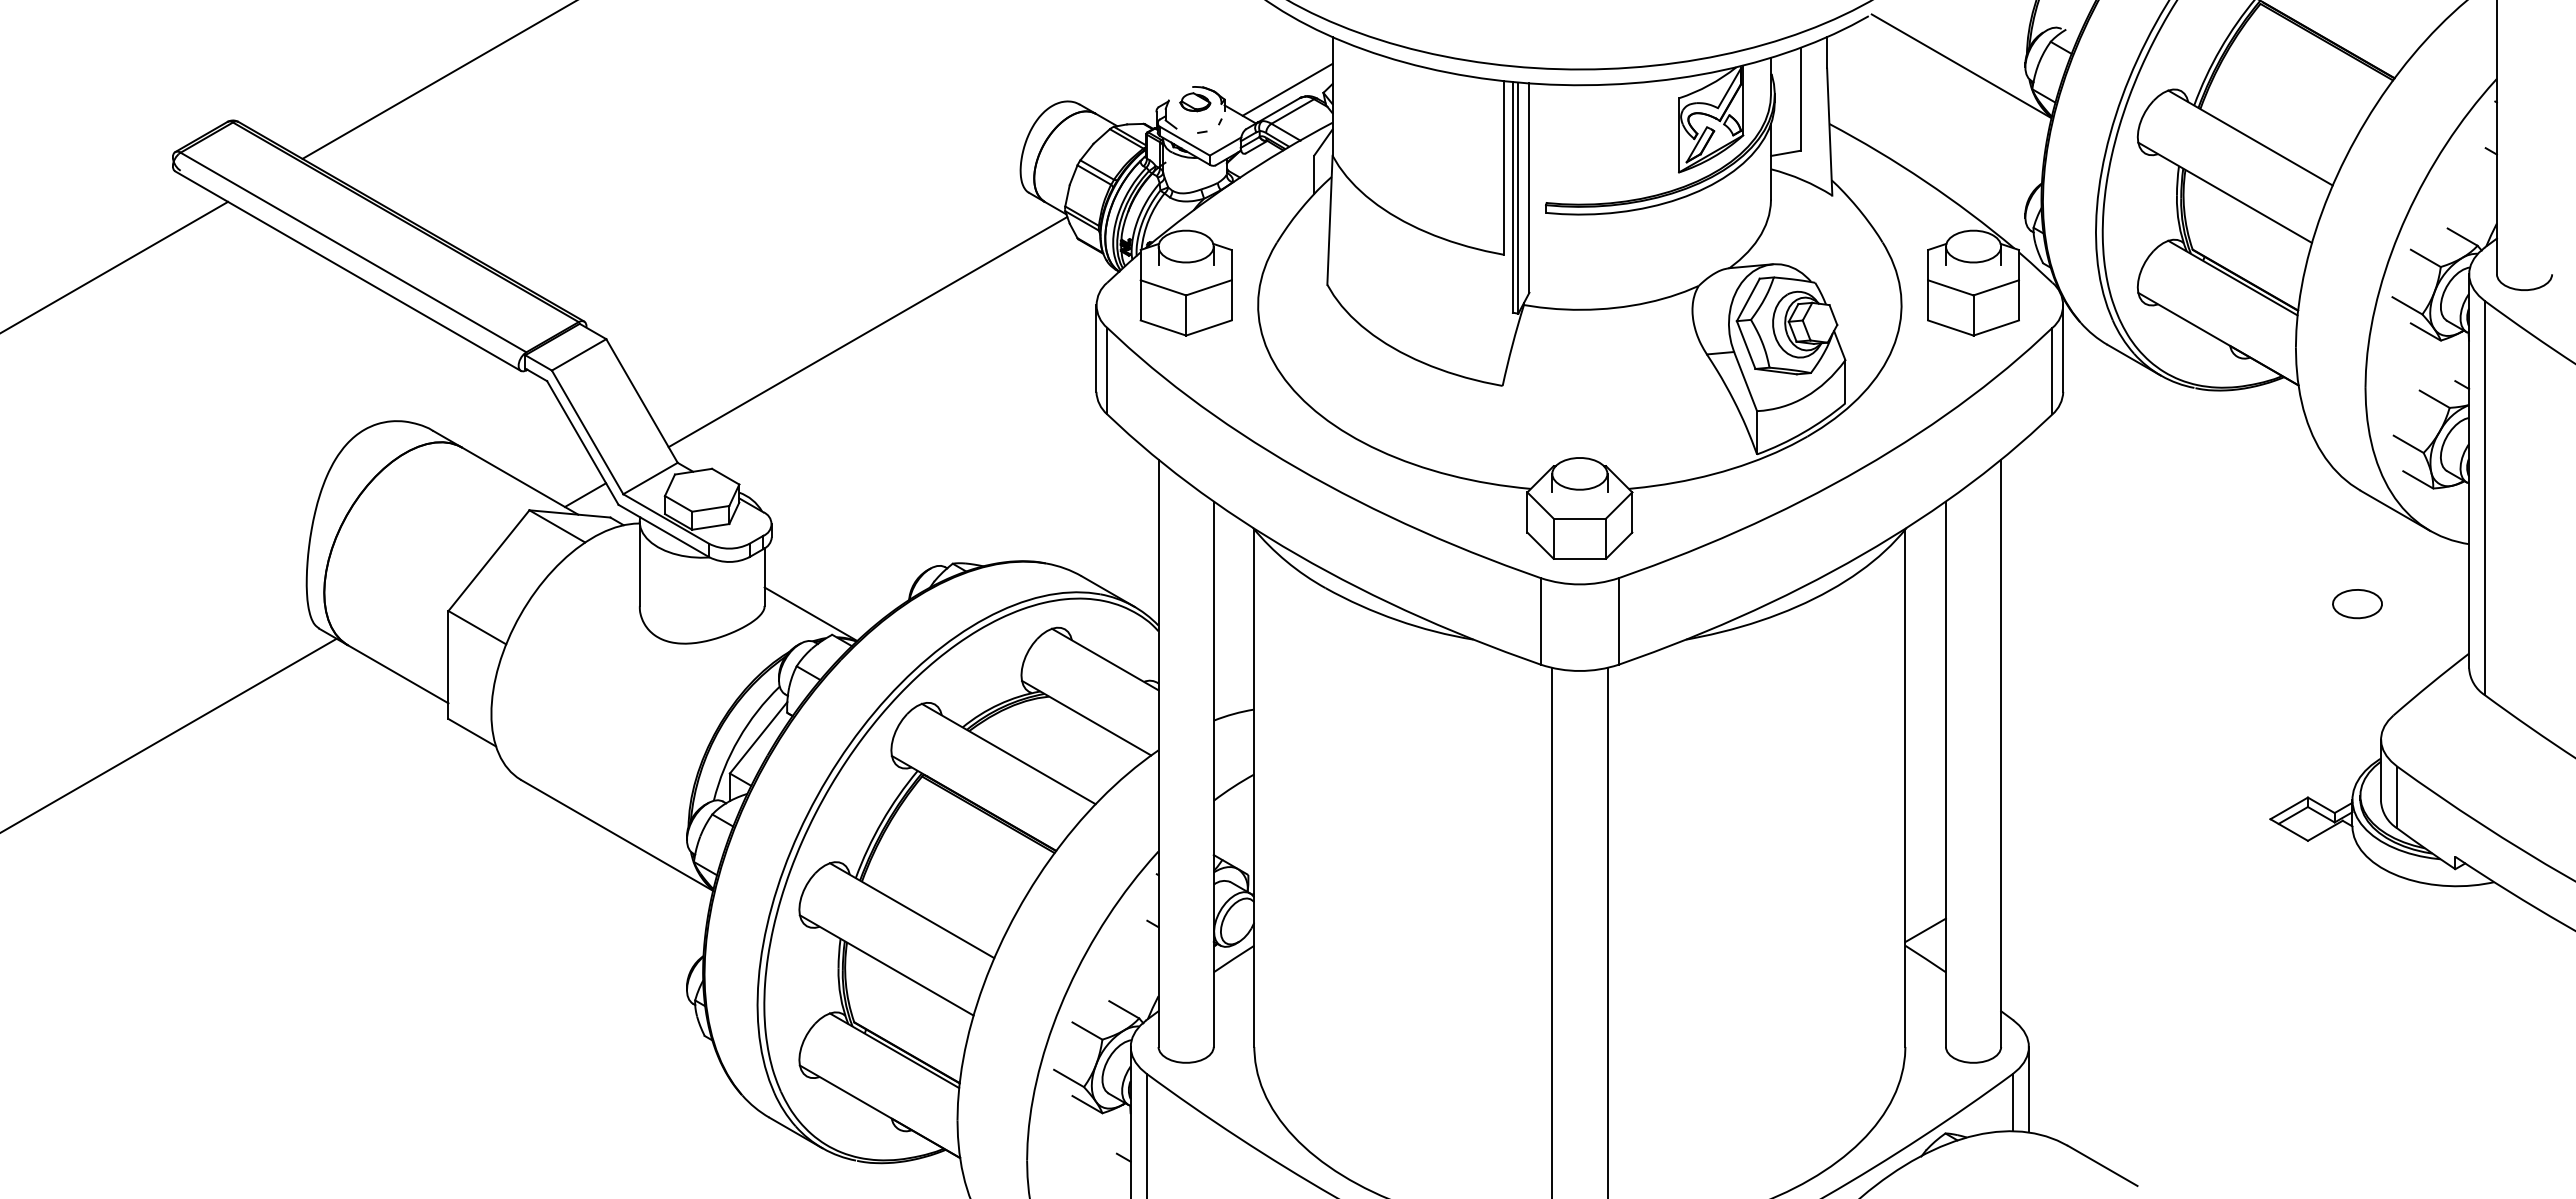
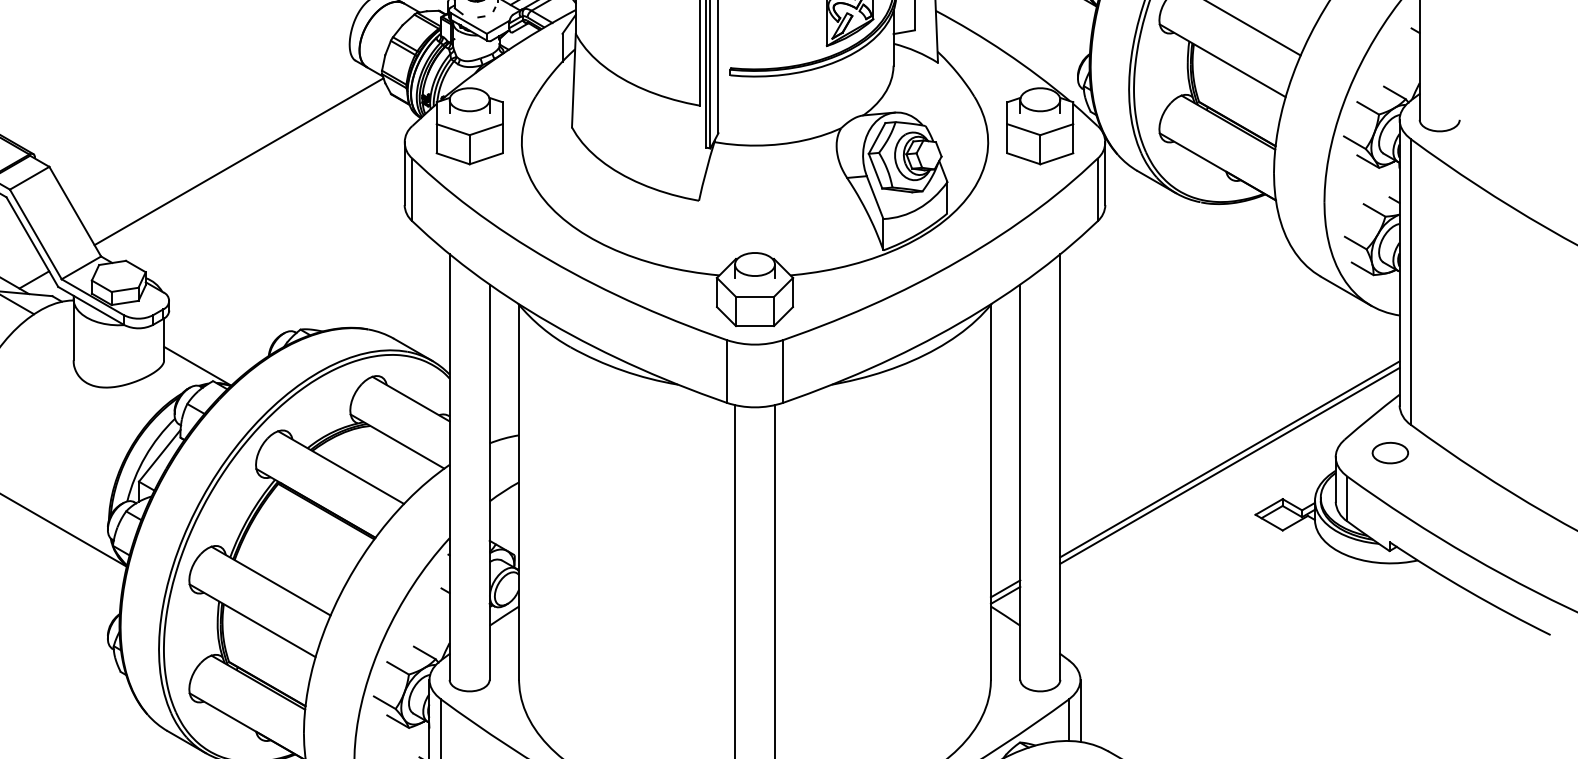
part: (2357, 604) -> (1390, 453), moved
line: (2235, 742) -> (1230, 459), added
line: (2235, 751) -> (1230, 465), added
line: (1925, 921) -> (1005, 588), added

